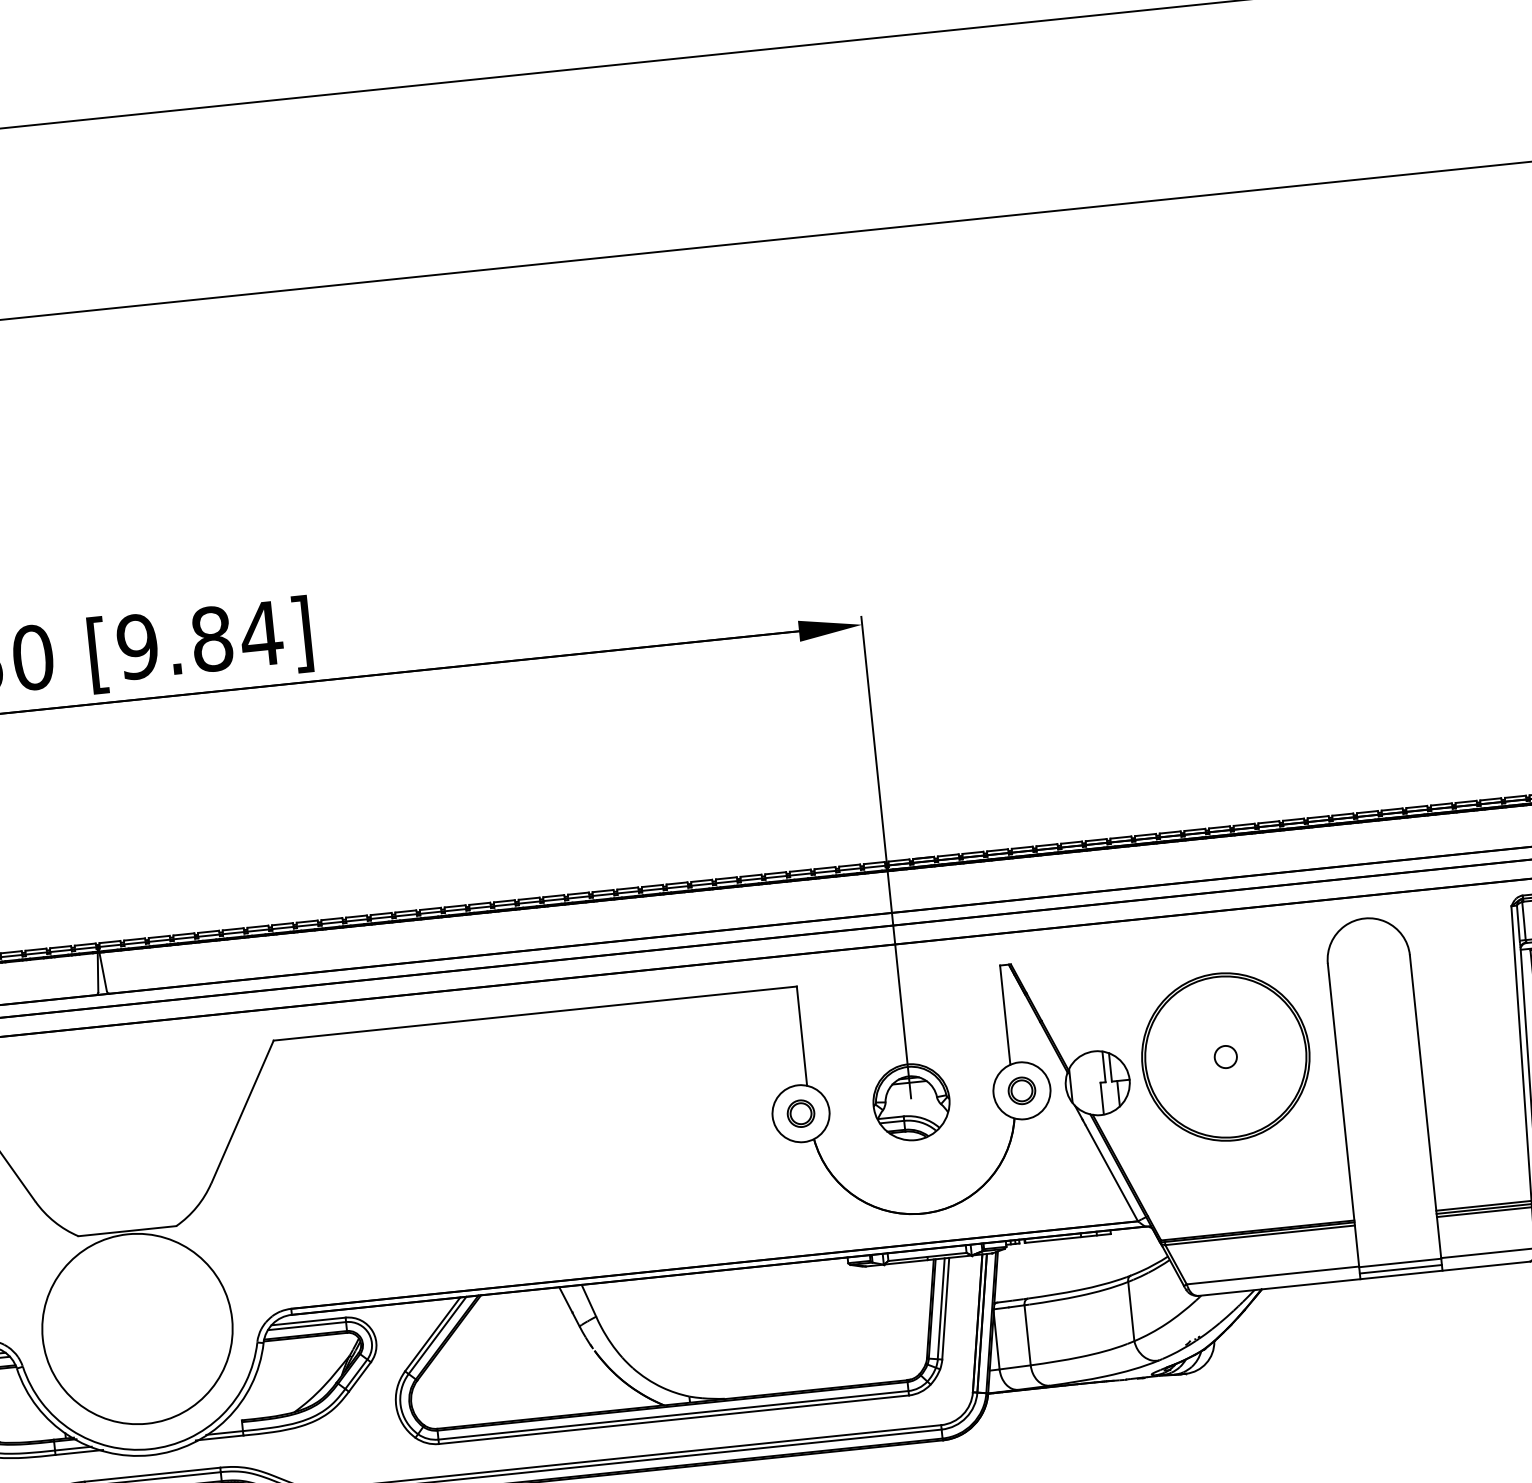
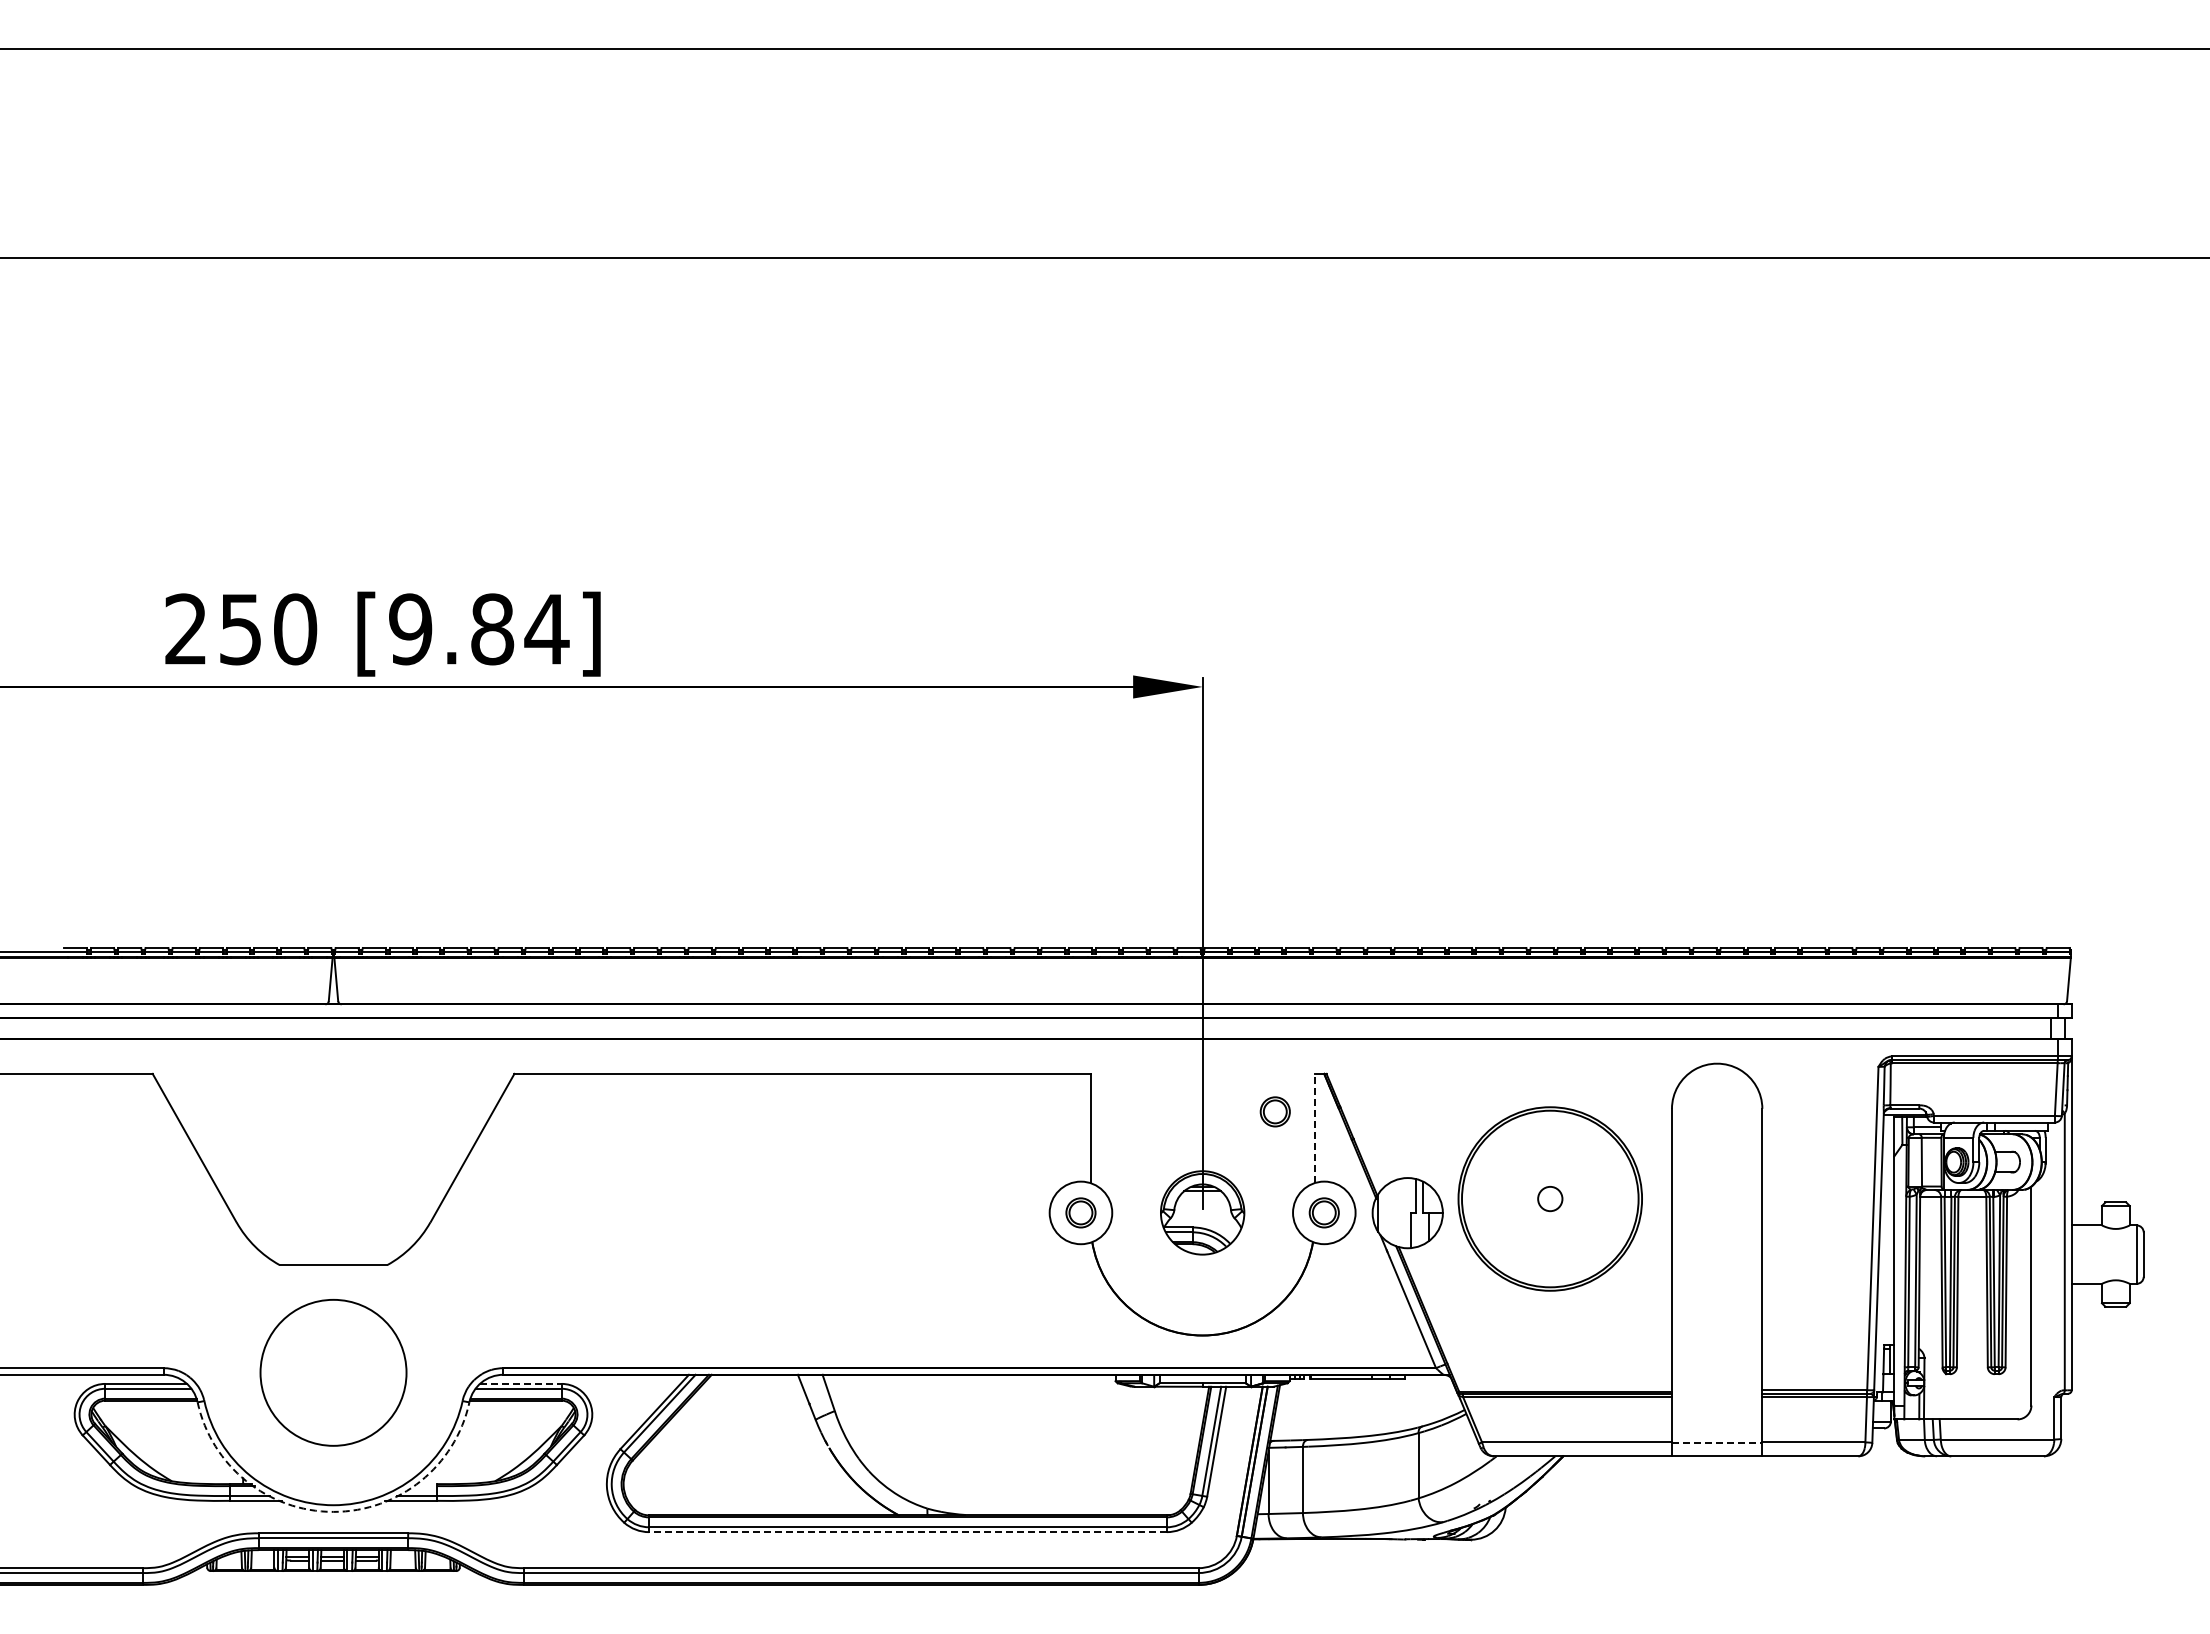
part: (967, 1003) -> (1274, 1111), added
line: (1005, 1015) -> (1314, 1128), solid -> dashed
line: (1400, 1263) -> (1717, 1443), solid -> dashed
line: (1400, 1269) -> (1716, 1450), removed
line: (308, 1321) -> (520, 1383), solid -> dashed
circle: (137, 1328) -> (333, 1372), size x0.7
line: (673, 1420) -> (907, 1532), solid -> dashed
arc: (150, 1454) -> (333, 1511), solid -> dashed

